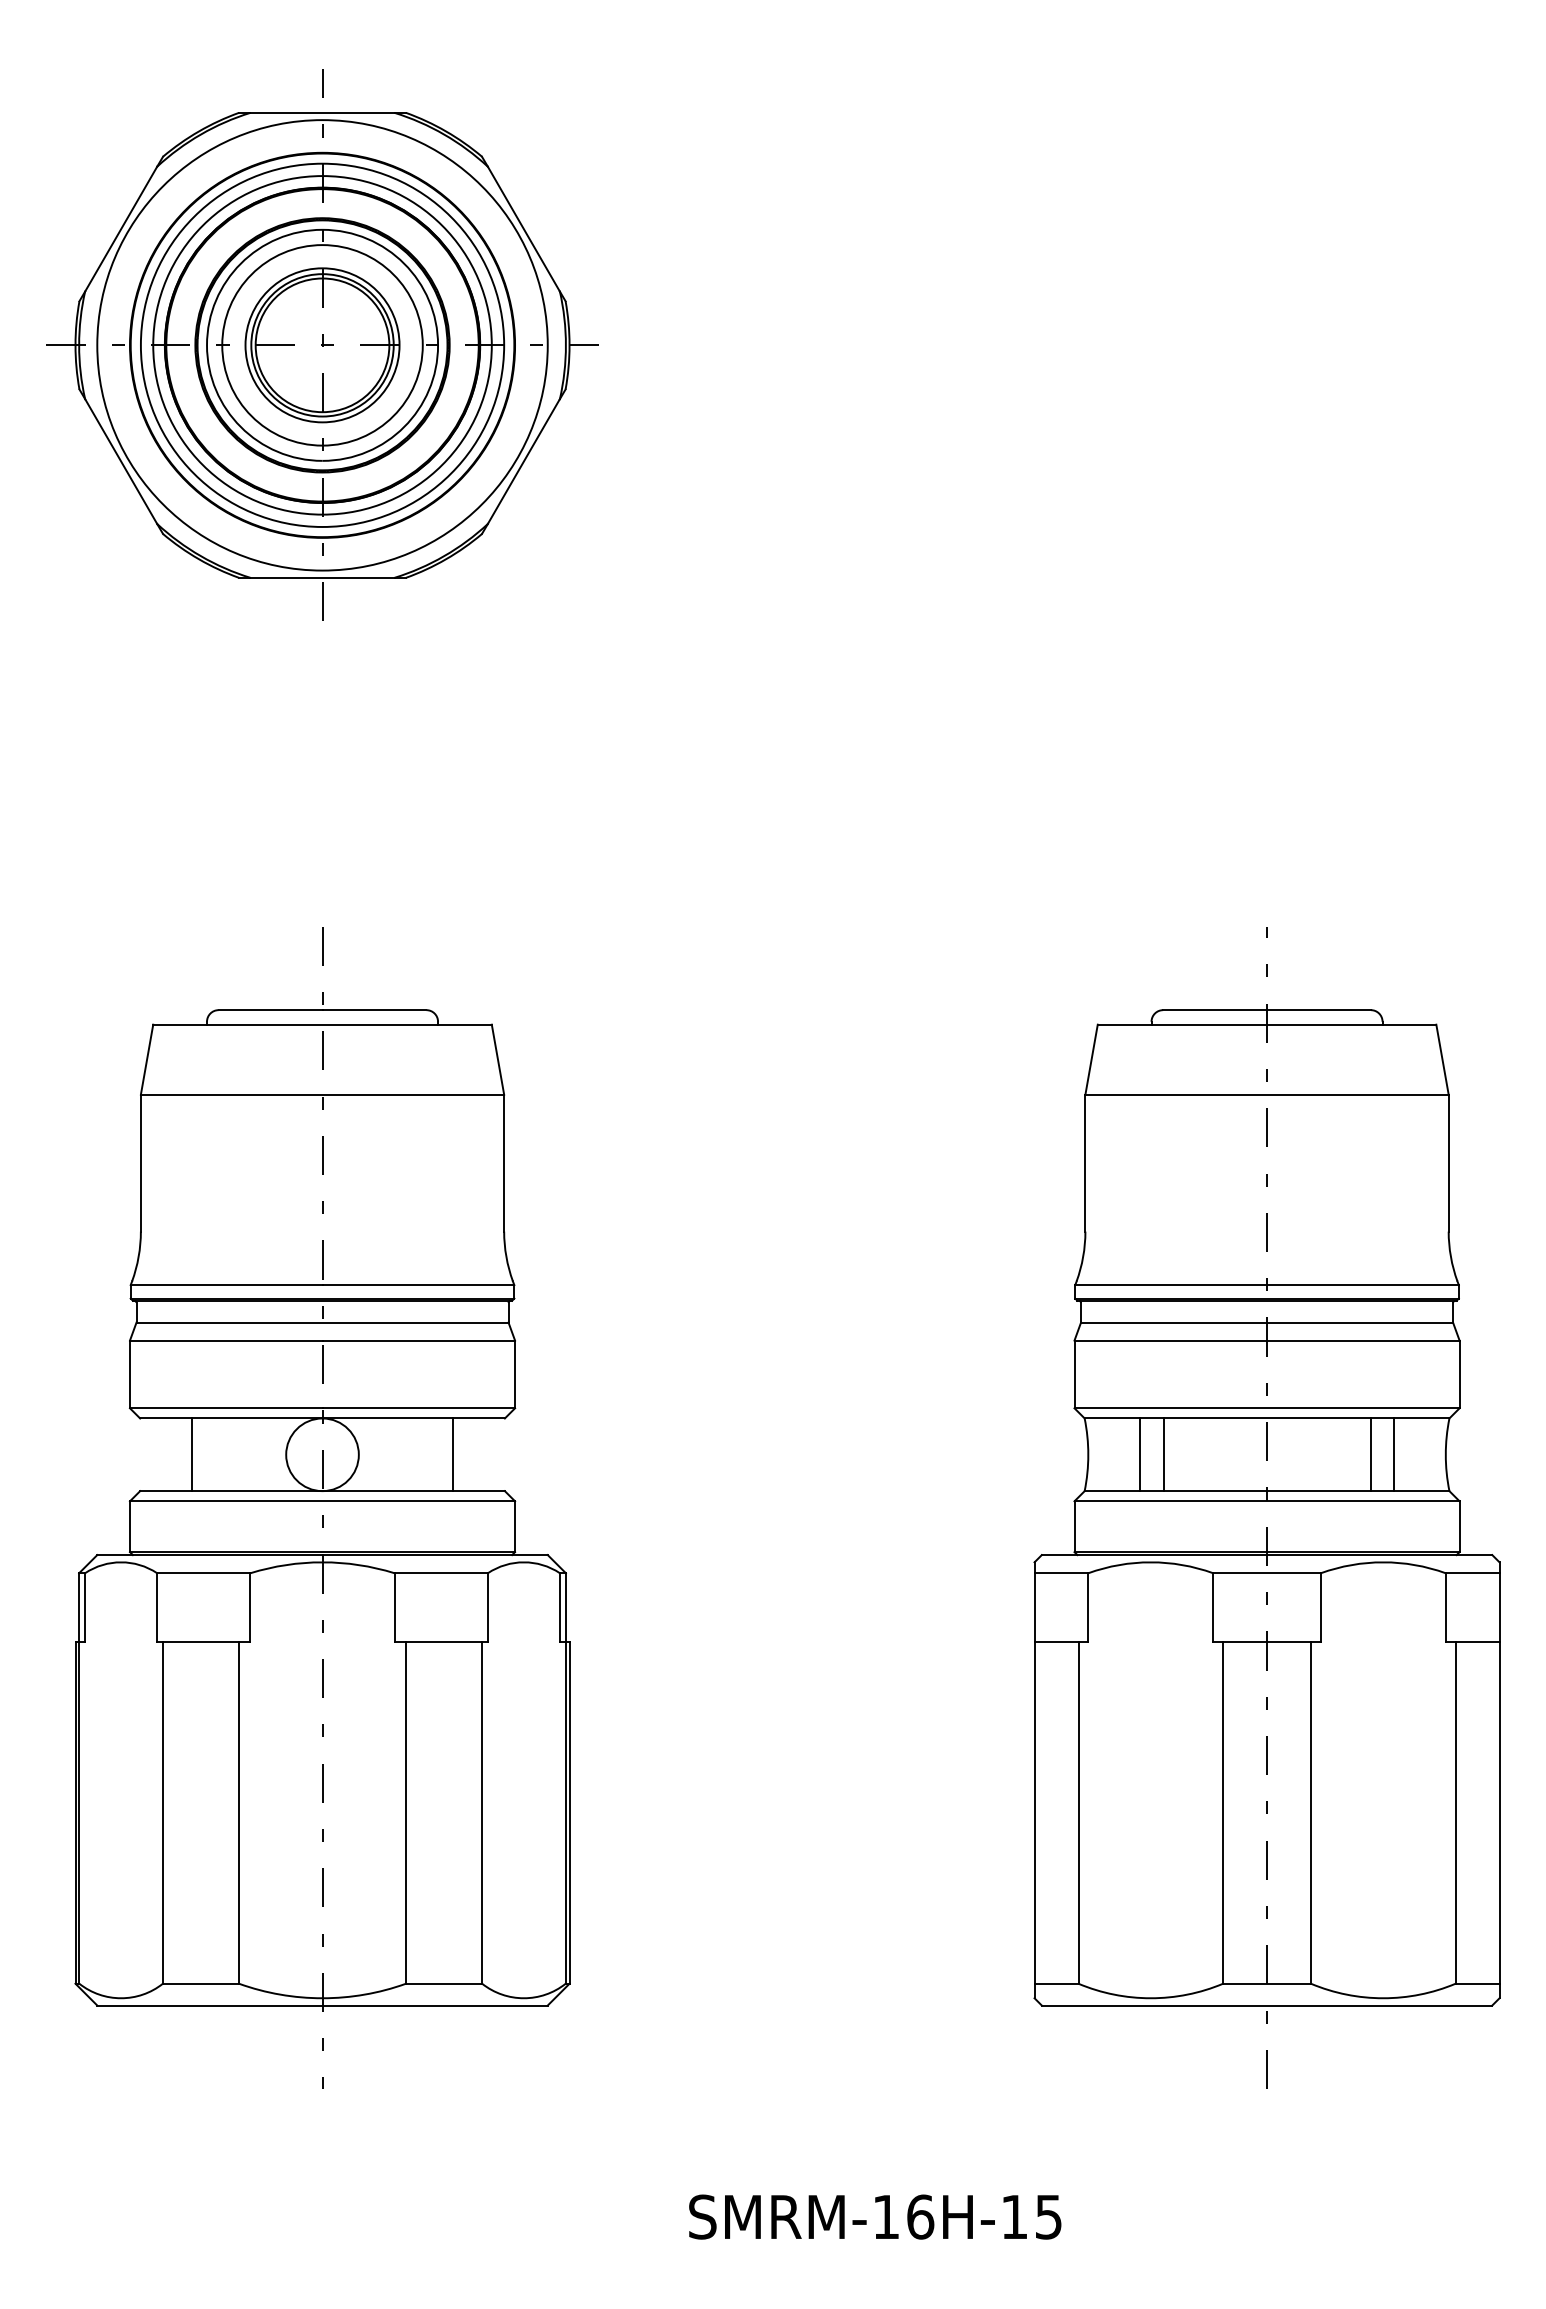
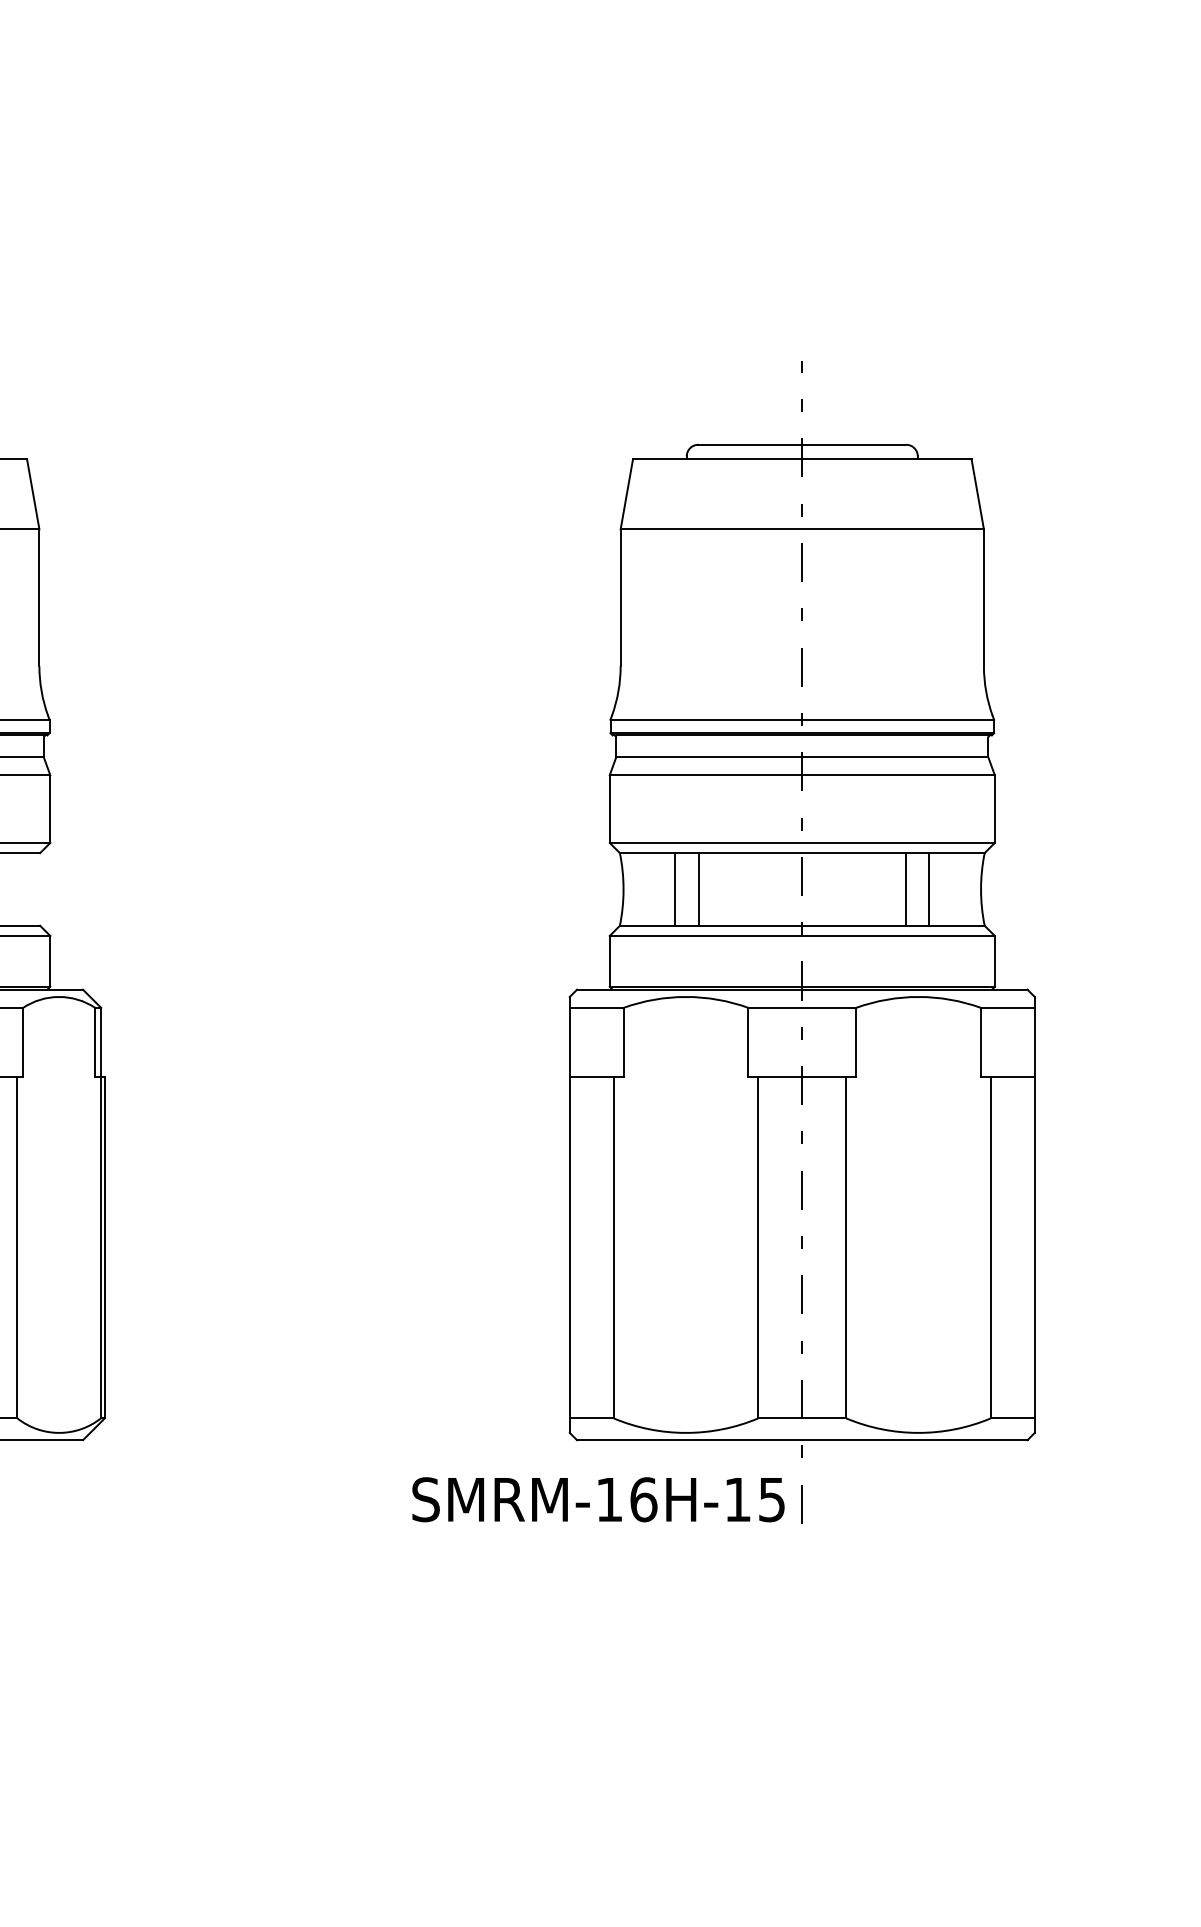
text: (875, 2216) -> (598, 1499), moved

